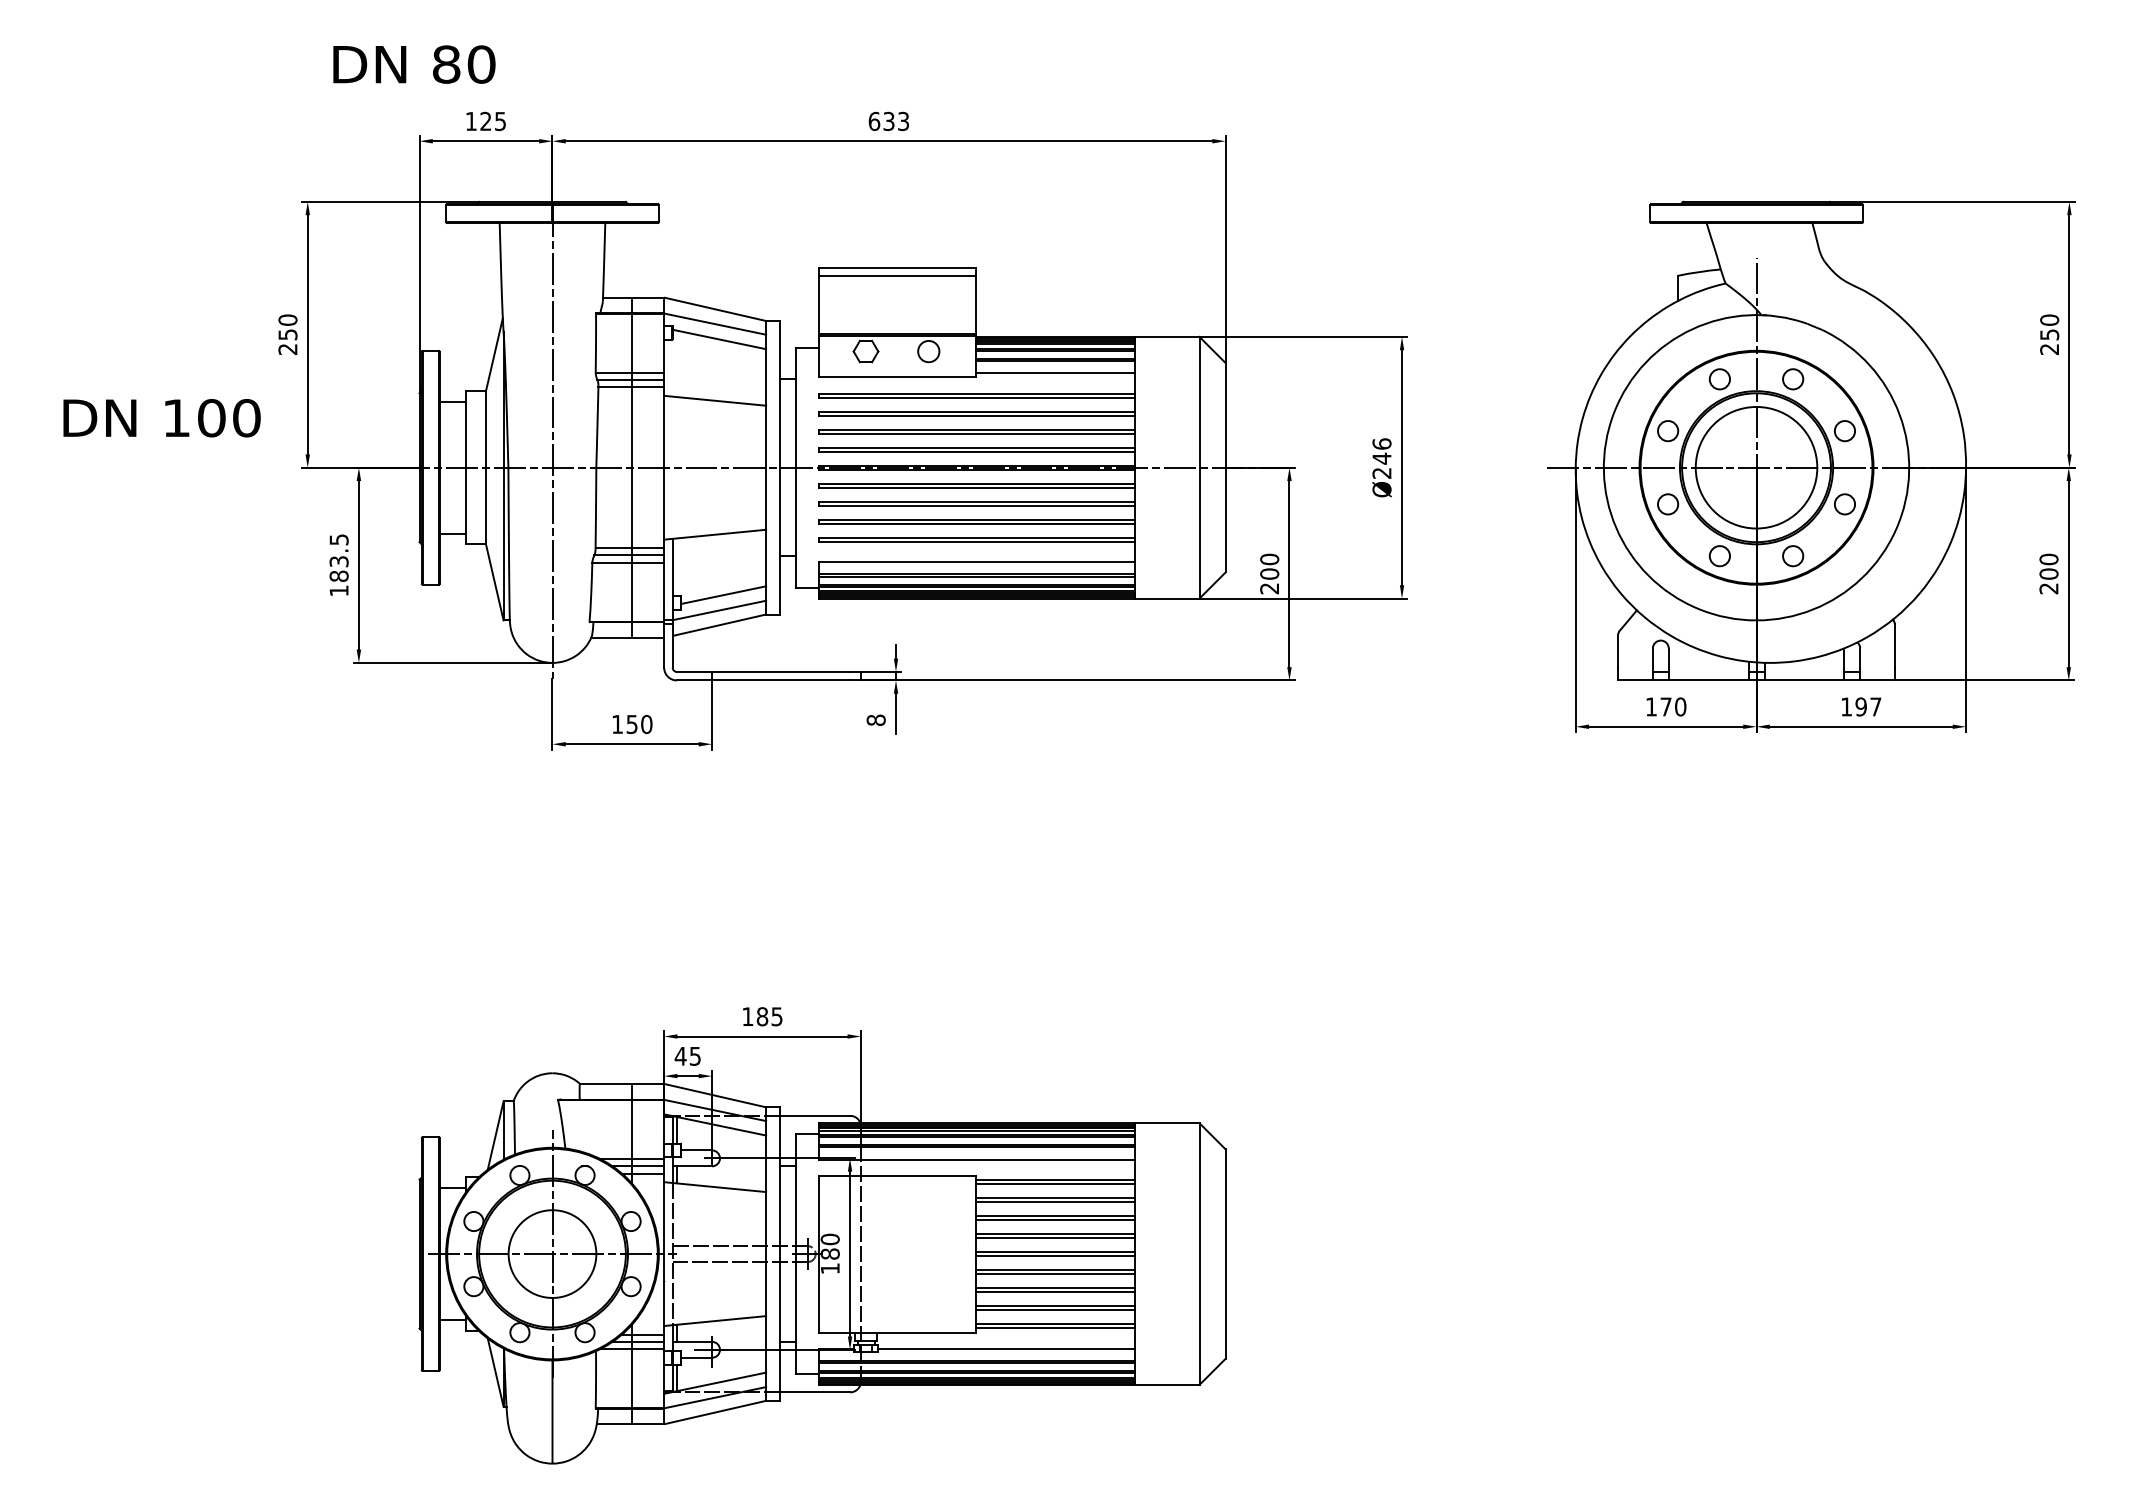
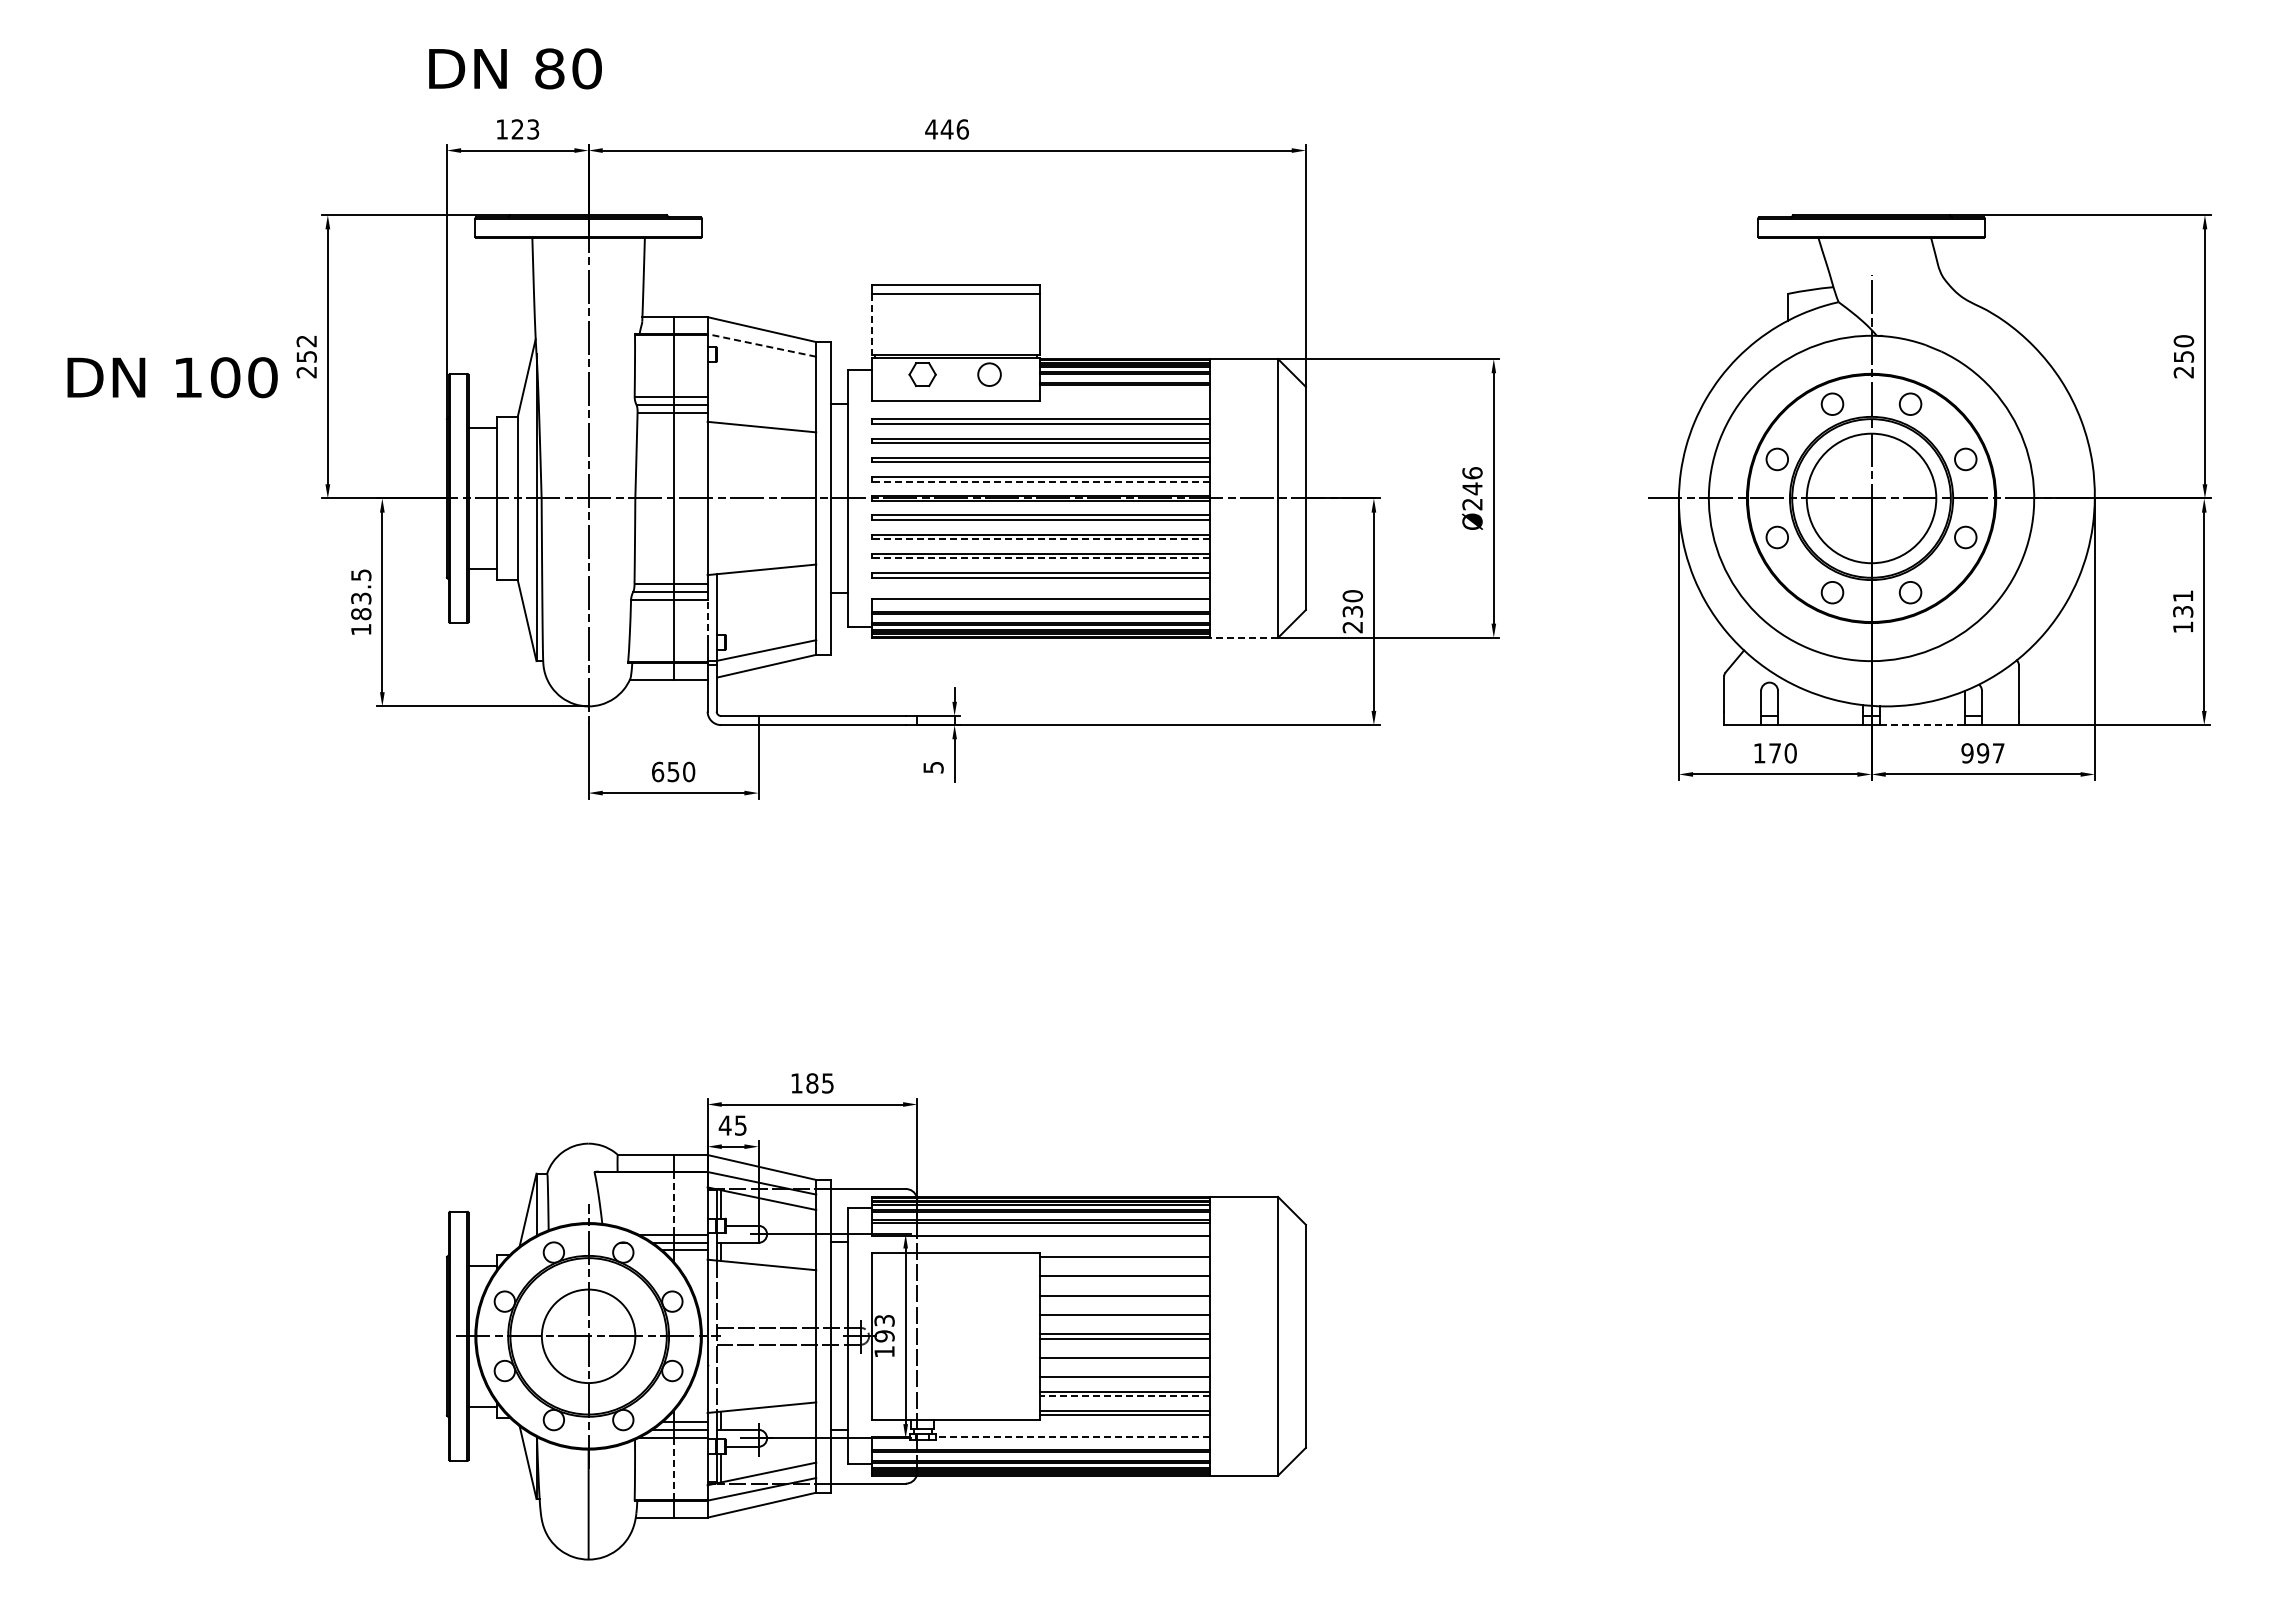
text: (414, 64) -> (515, 68), moved
text: (500, 120) -> (533, 128), 125 -> 123
text: (888, 121) -> (946, 129), 633 -> 446
line: (818, 304) -> (872, 324), solid -> dashed
text: (287, 320) -> (306, 341), 250 -> 252
line: (714, 324) -> (761, 345), solid -> dashed
line: (719, 339) -> (766, 361), removed
line: (1055, 372) -> (1124, 397), removed
text: (161, 418) -> (172, 377), moved
line: (977, 451) -> (1041, 481), solid -> dashed
line: (977, 506) -> (1041, 539), solid -> dashed
line: (977, 524) -> (1041, 558), solid -> dashed
text: (1269, 573) -> (1352, 611), 200 -> 230
text: (2049, 573) -> (2183, 611), 200 -> 131
line: (664, 582) -> (707, 620), solid -> dashed
line: (723, 594) -> (770, 633), removed
line: (1167, 598) -> (1243, 637), solid -> dashed
line: (1805, 680) -> (1923, 725), solid -> dashed
text: (1846, 707) -> (1967, 753), 197 -> 997
text: (876, 720) -> (933, 767), 8 -> 5
text: (618, 723) -> (658, 771), 150 -> 650
line: (632, 1130) -> (673, 1204), solid -> dashed
line: (1055, 1183) -> (1124, 1261), removed
line: (1055, 1202) -> (1124, 1281), removed
line: (1055, 1220) -> (1124, 1300), removed
line: (1055, 1238) -> (1124, 1319), removed
text: (830, 1246) -> (884, 1328), 180 -> 193
line: (1055, 1270) -> (1124, 1353), removed
line: (1055, 1288) -> (1124, 1372), removed
line: (1055, 1310) -> (1124, 1396), solid -> dashed
line: (1006, 1349) -> (1072, 1437), solid -> dashed
line: (632, 1379) -> (673, 1469), solid -> dashed

